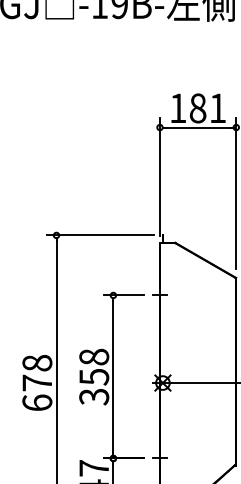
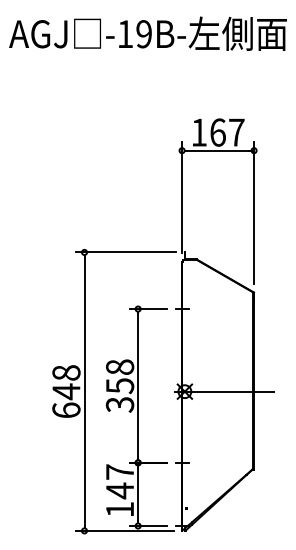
text: (208, 108) -> (227, 132), 181 -> 167
text: (37, 382) -> (66, 391), 678 -> 648

